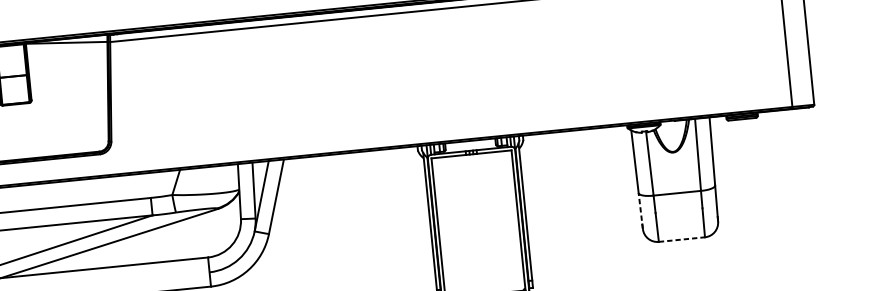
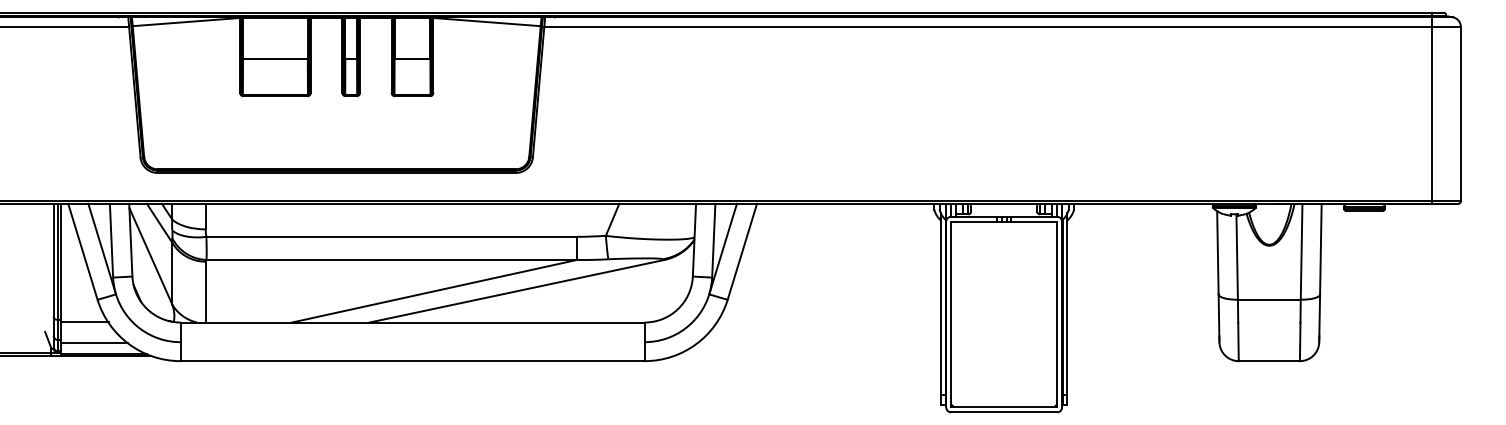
line: (641, 211) -> (1219, 318), dashed -> solid
line: (682, 239) -> (1269, 361), dashed -> solid

